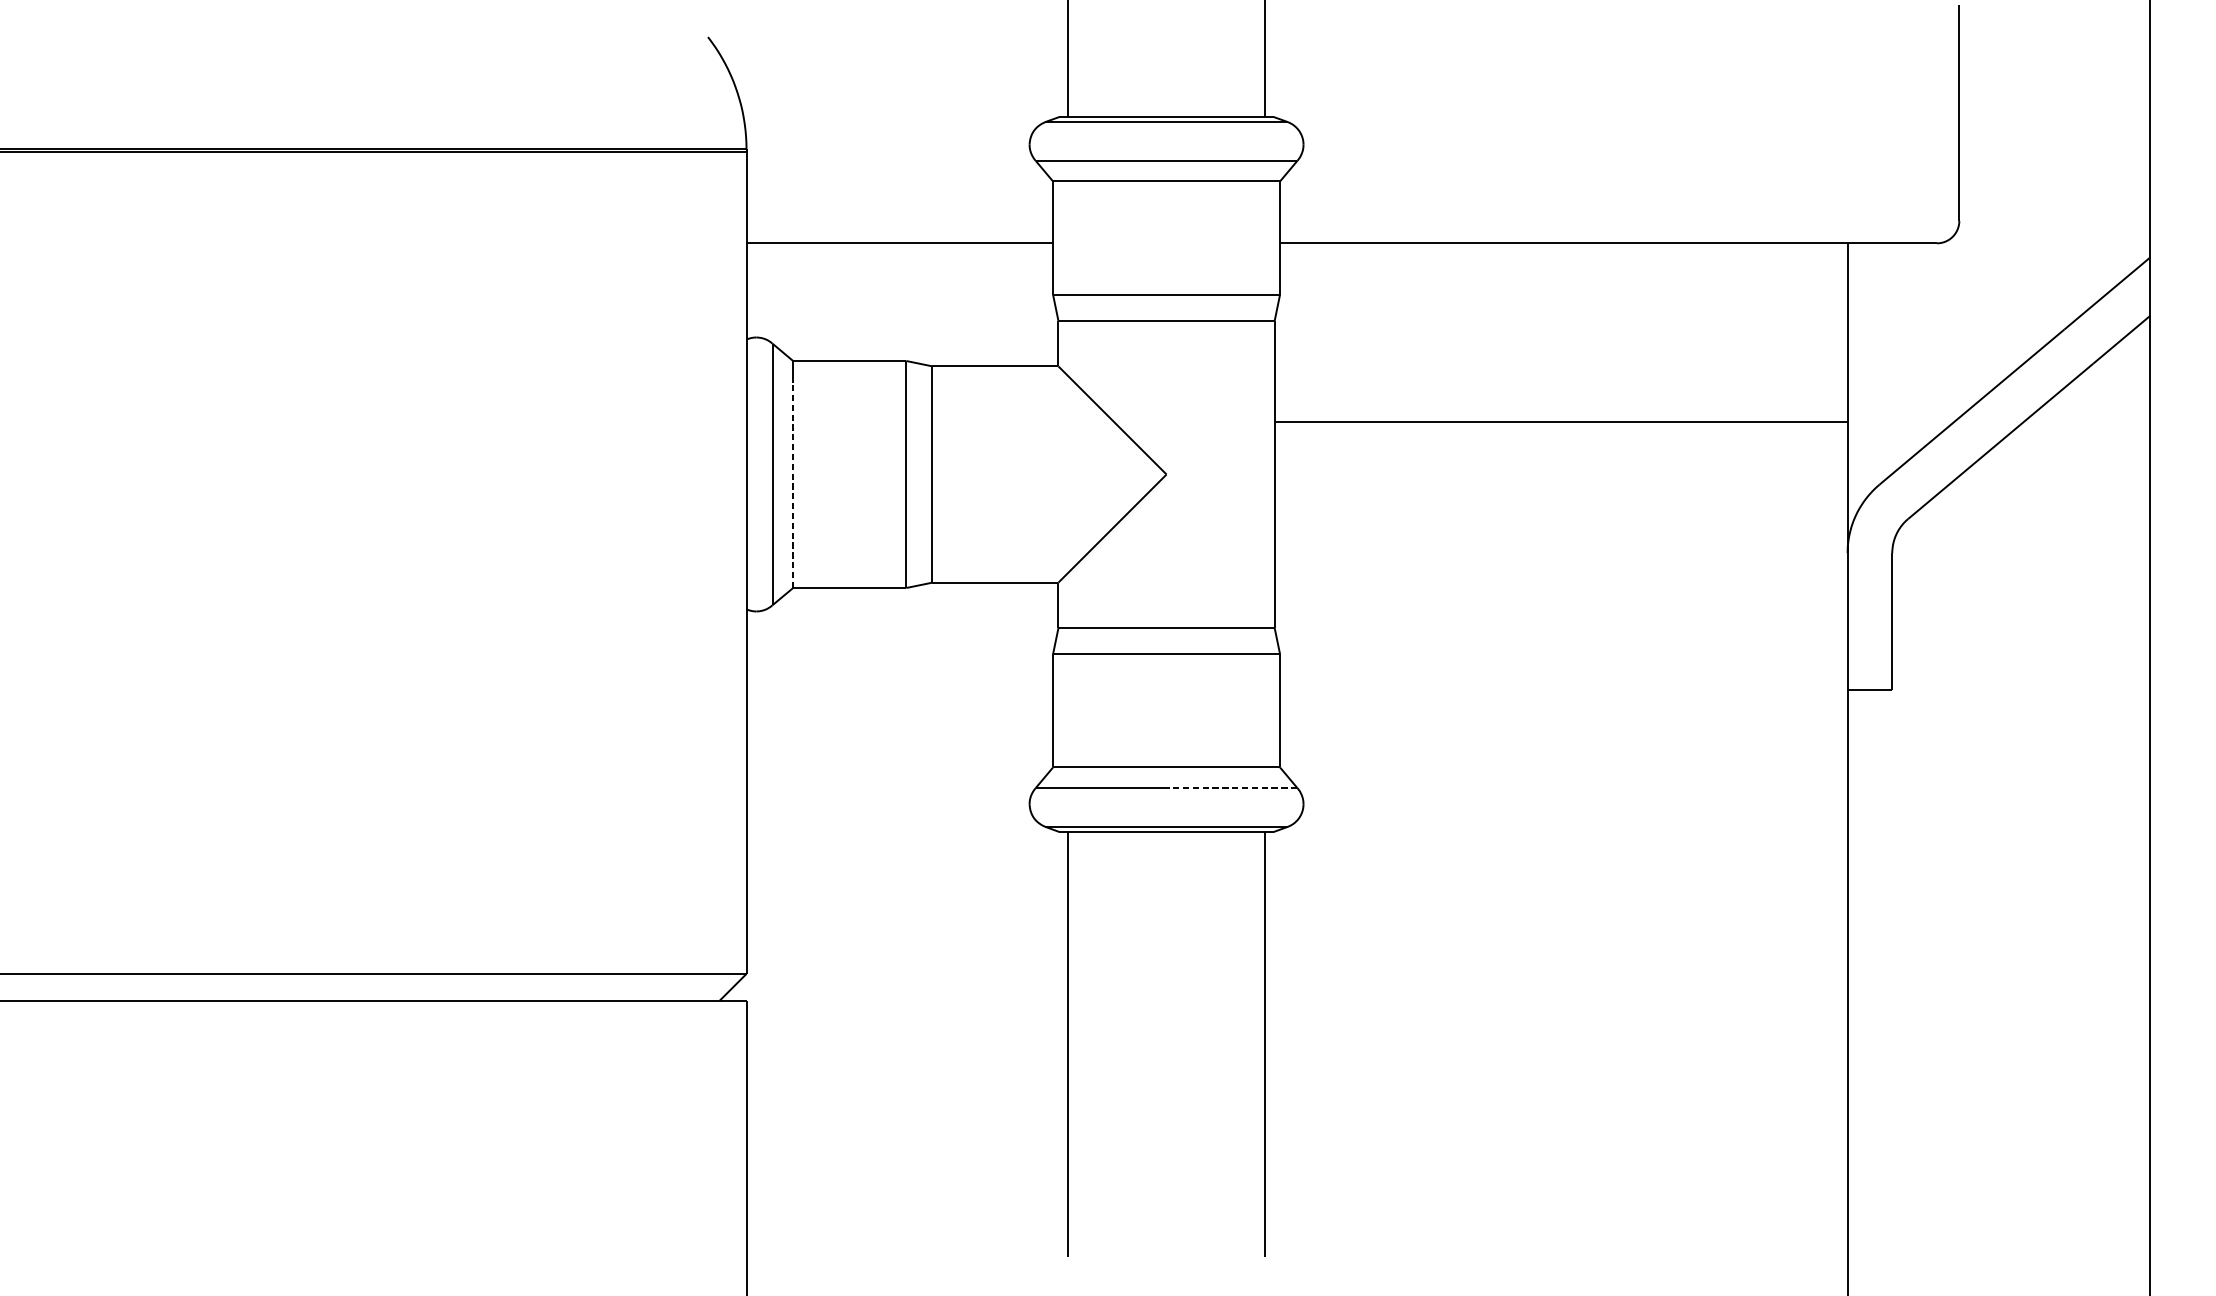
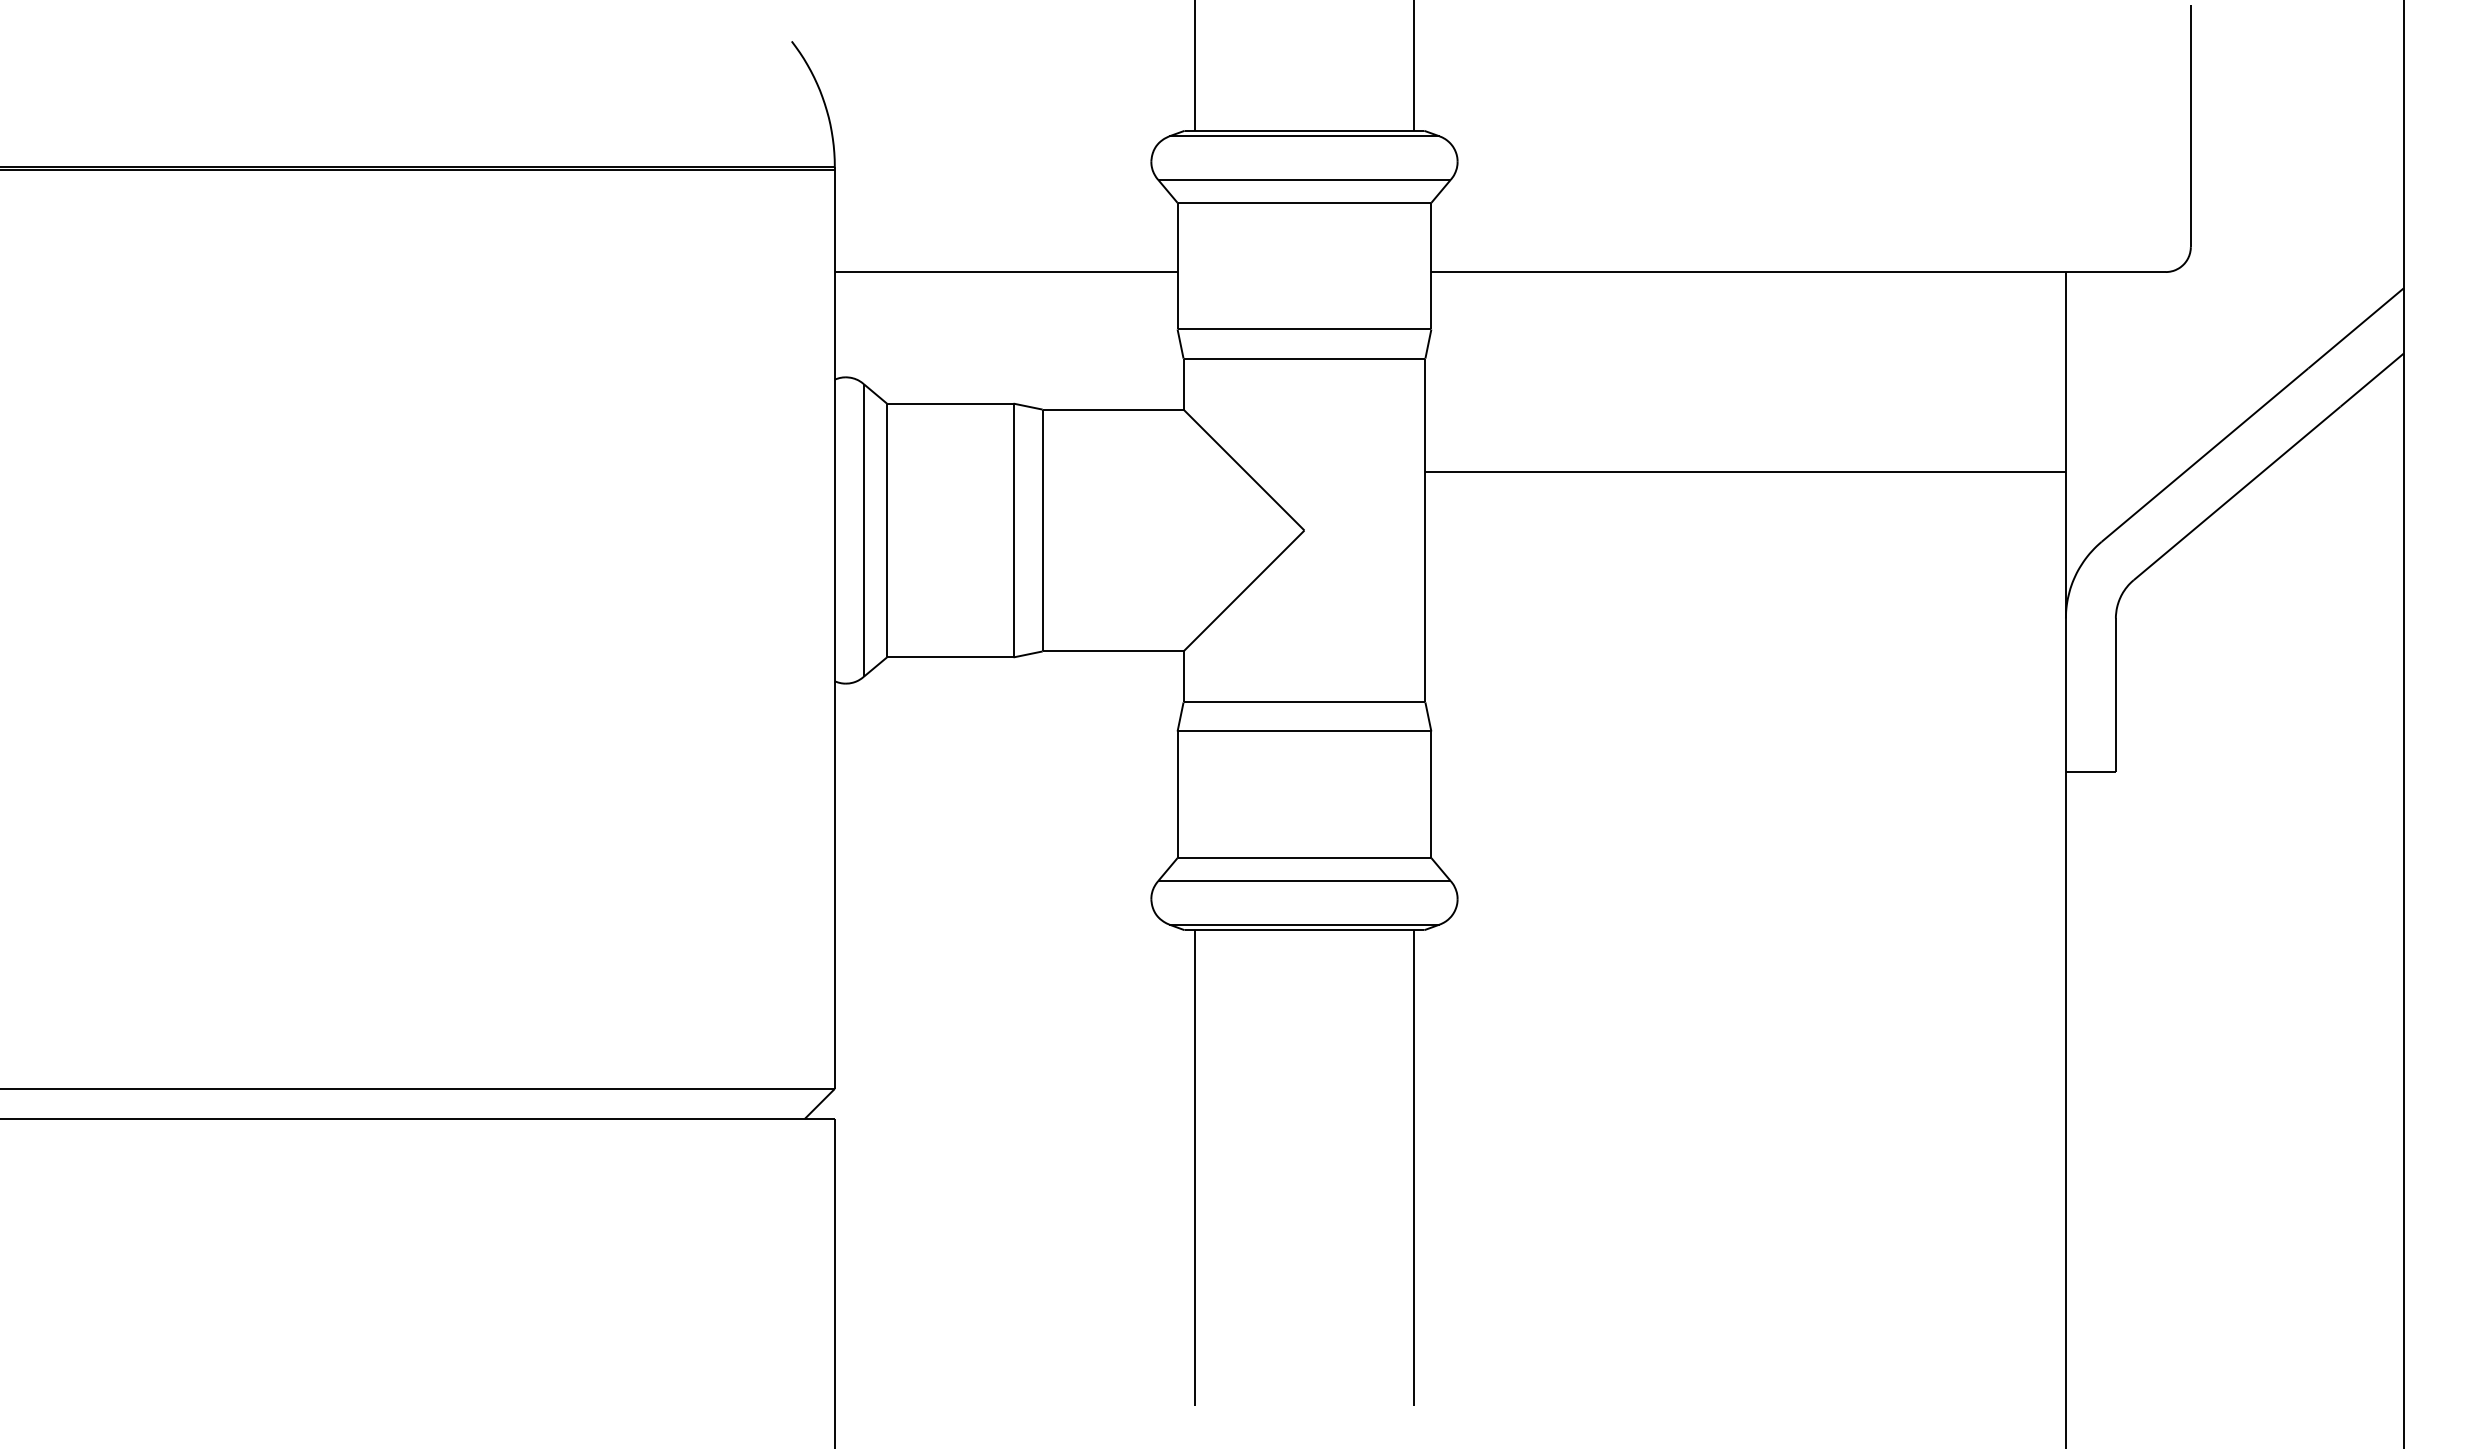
line: (793, 485) -> (887, 542), dashed -> solid
line: (1231, 788) -> (1377, 881), dashed -> solid

